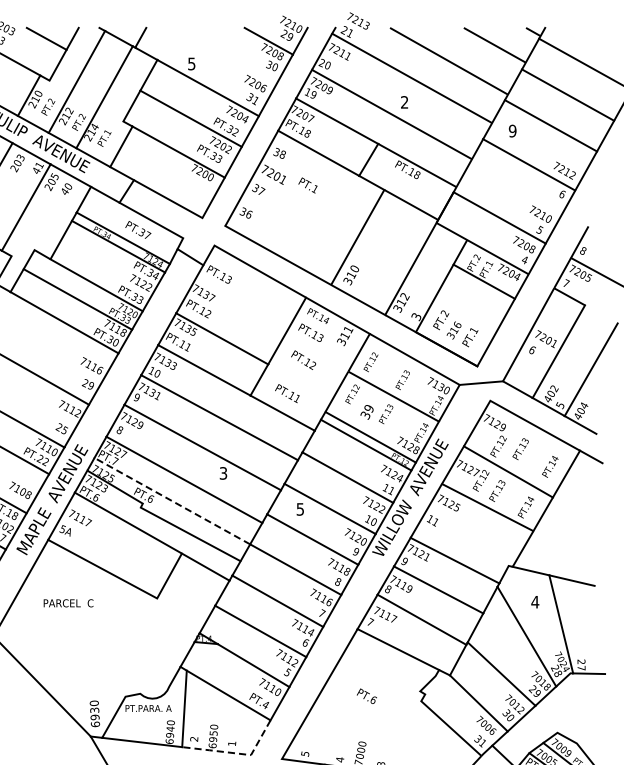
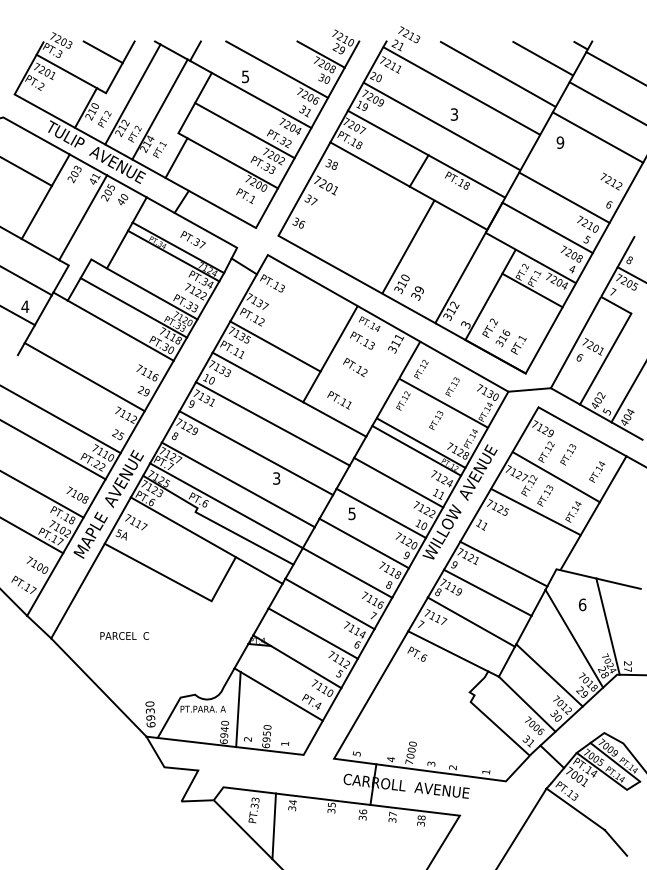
line: (224, 56) -> (277, 69), added
text: (403, 102) -> (453, 114), 2 -> 3
line: (529, 164) -> (564, 197), moved
text: (307, 184) -> (245, 195), moved
text: (367, 412) -> (417, 293), moved
line: (172, 500) -> (226, 505), dashed -> solid
text: (535, 601) -> (582, 604), 4 -> 6
text: (68, 602) -> (124, 635), moved
text: (367, 695) -> (417, 653), moved
line: (235, 753) -> (288, 753), dashed -> solid

